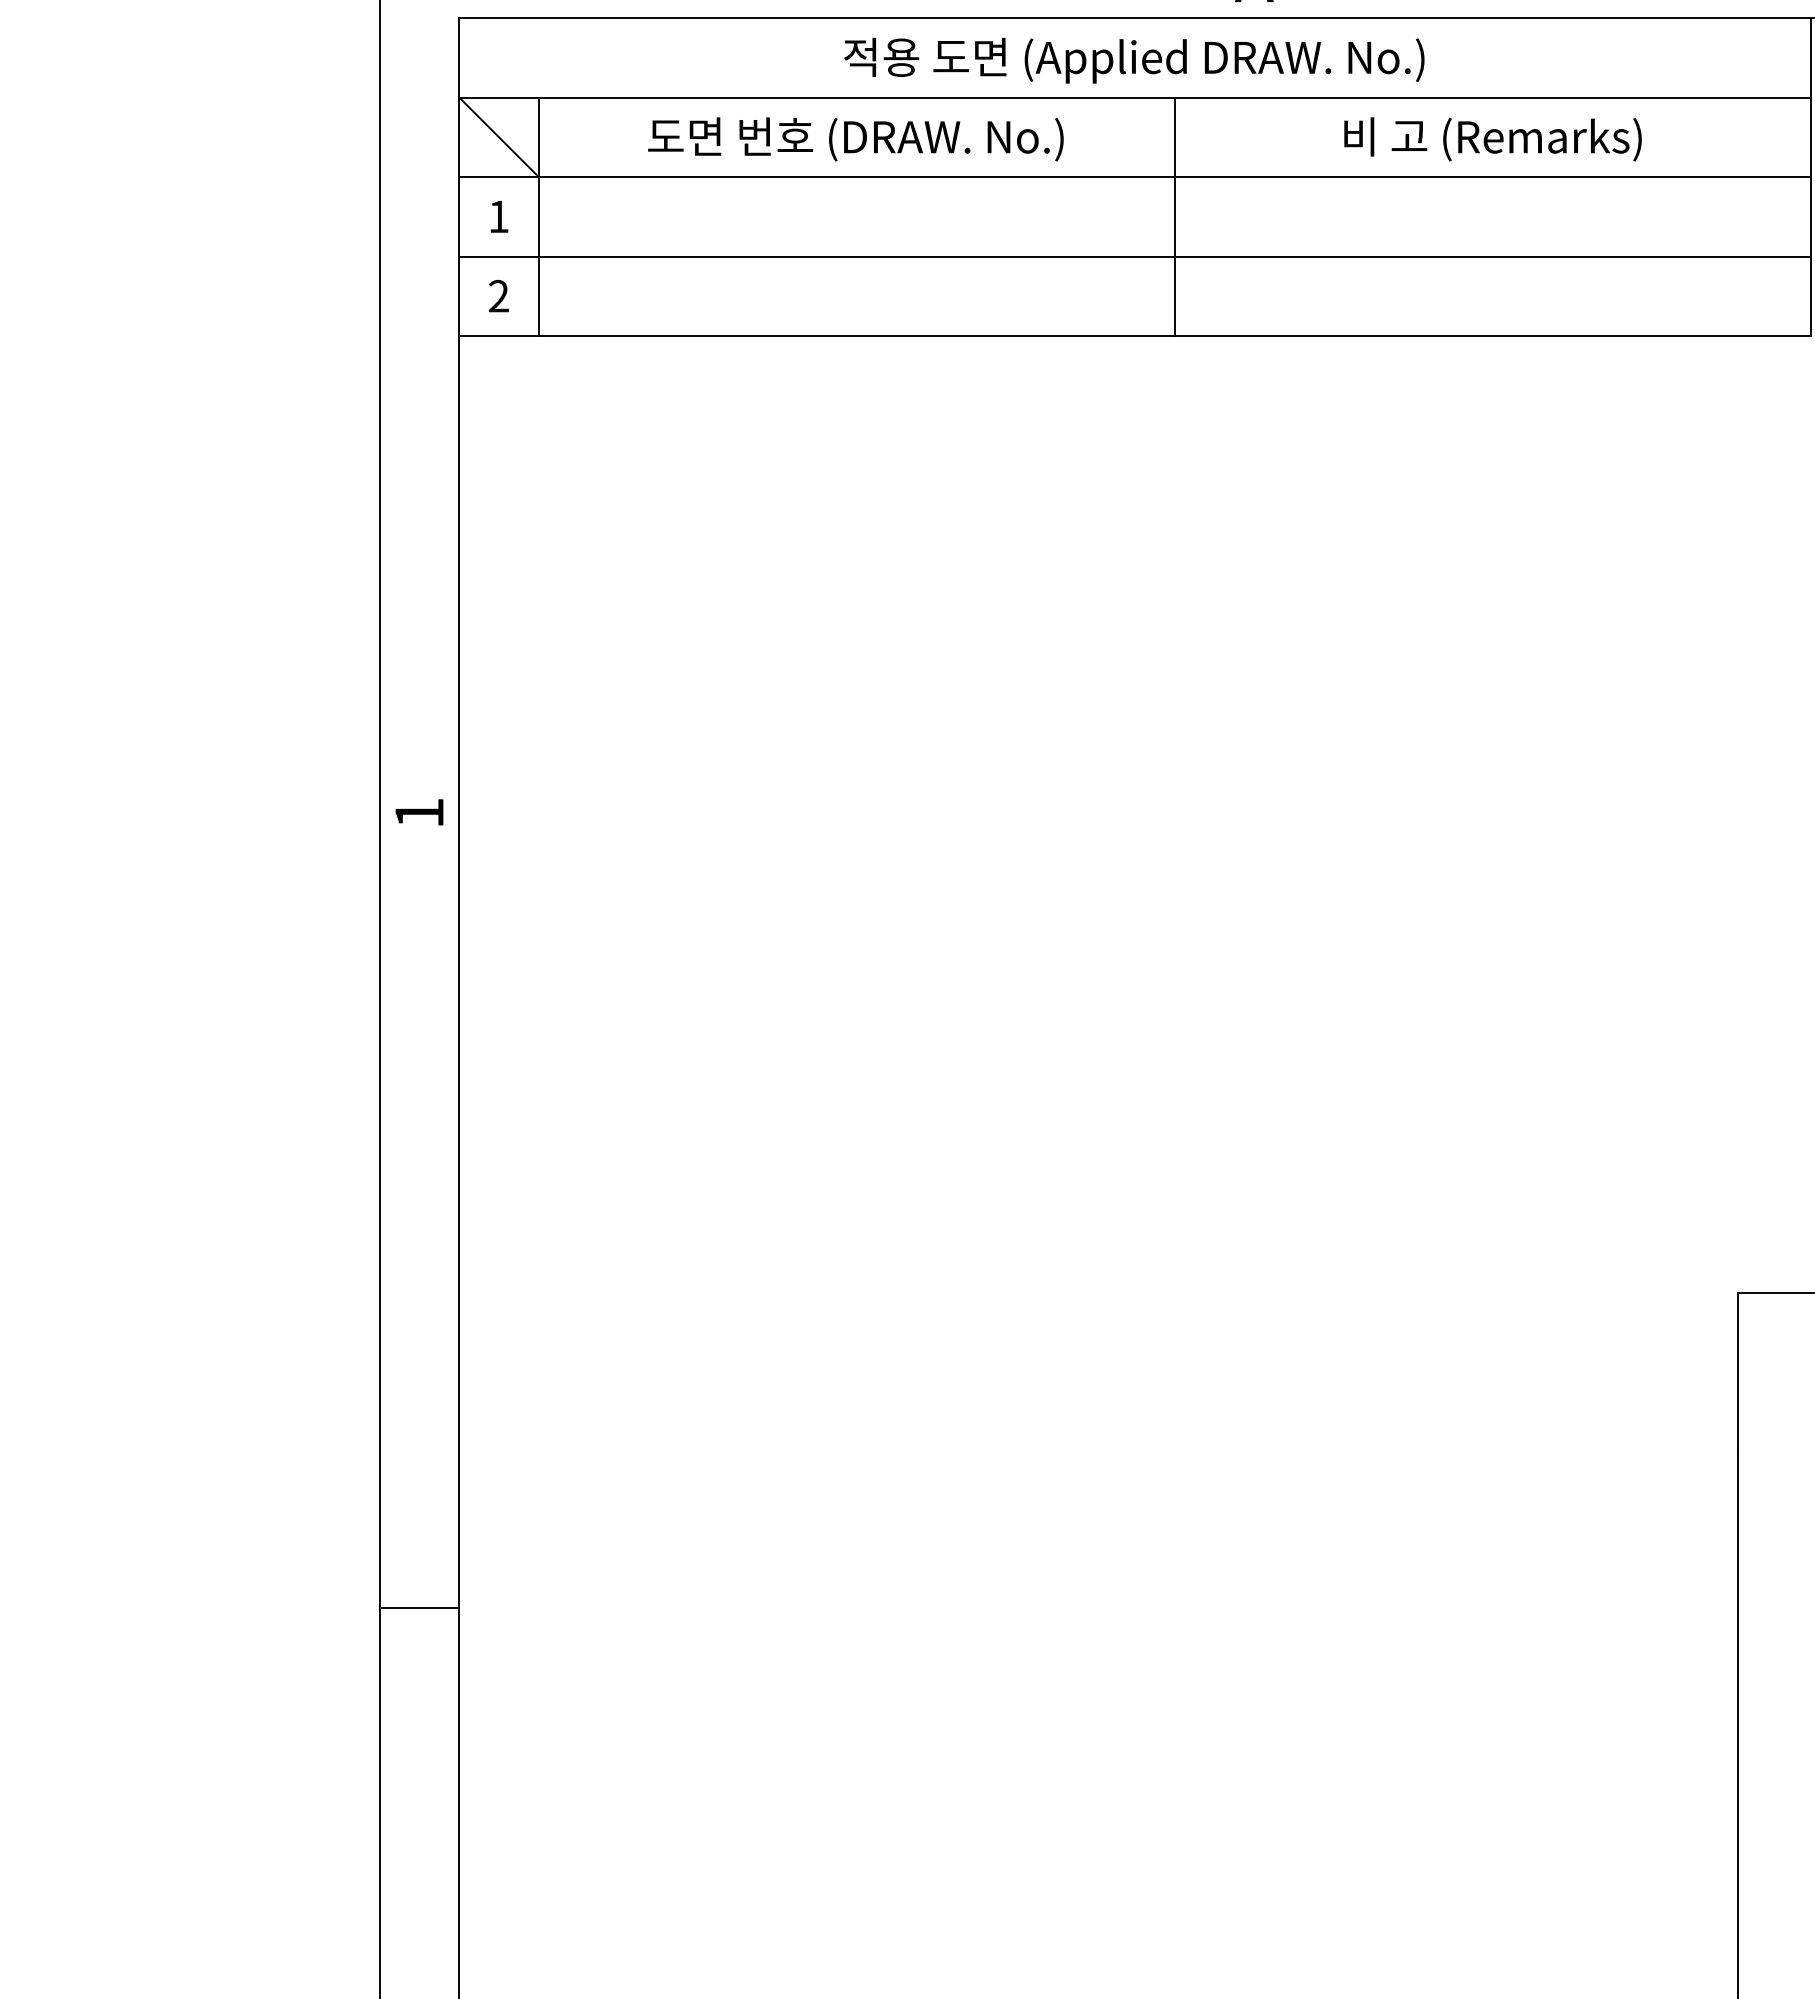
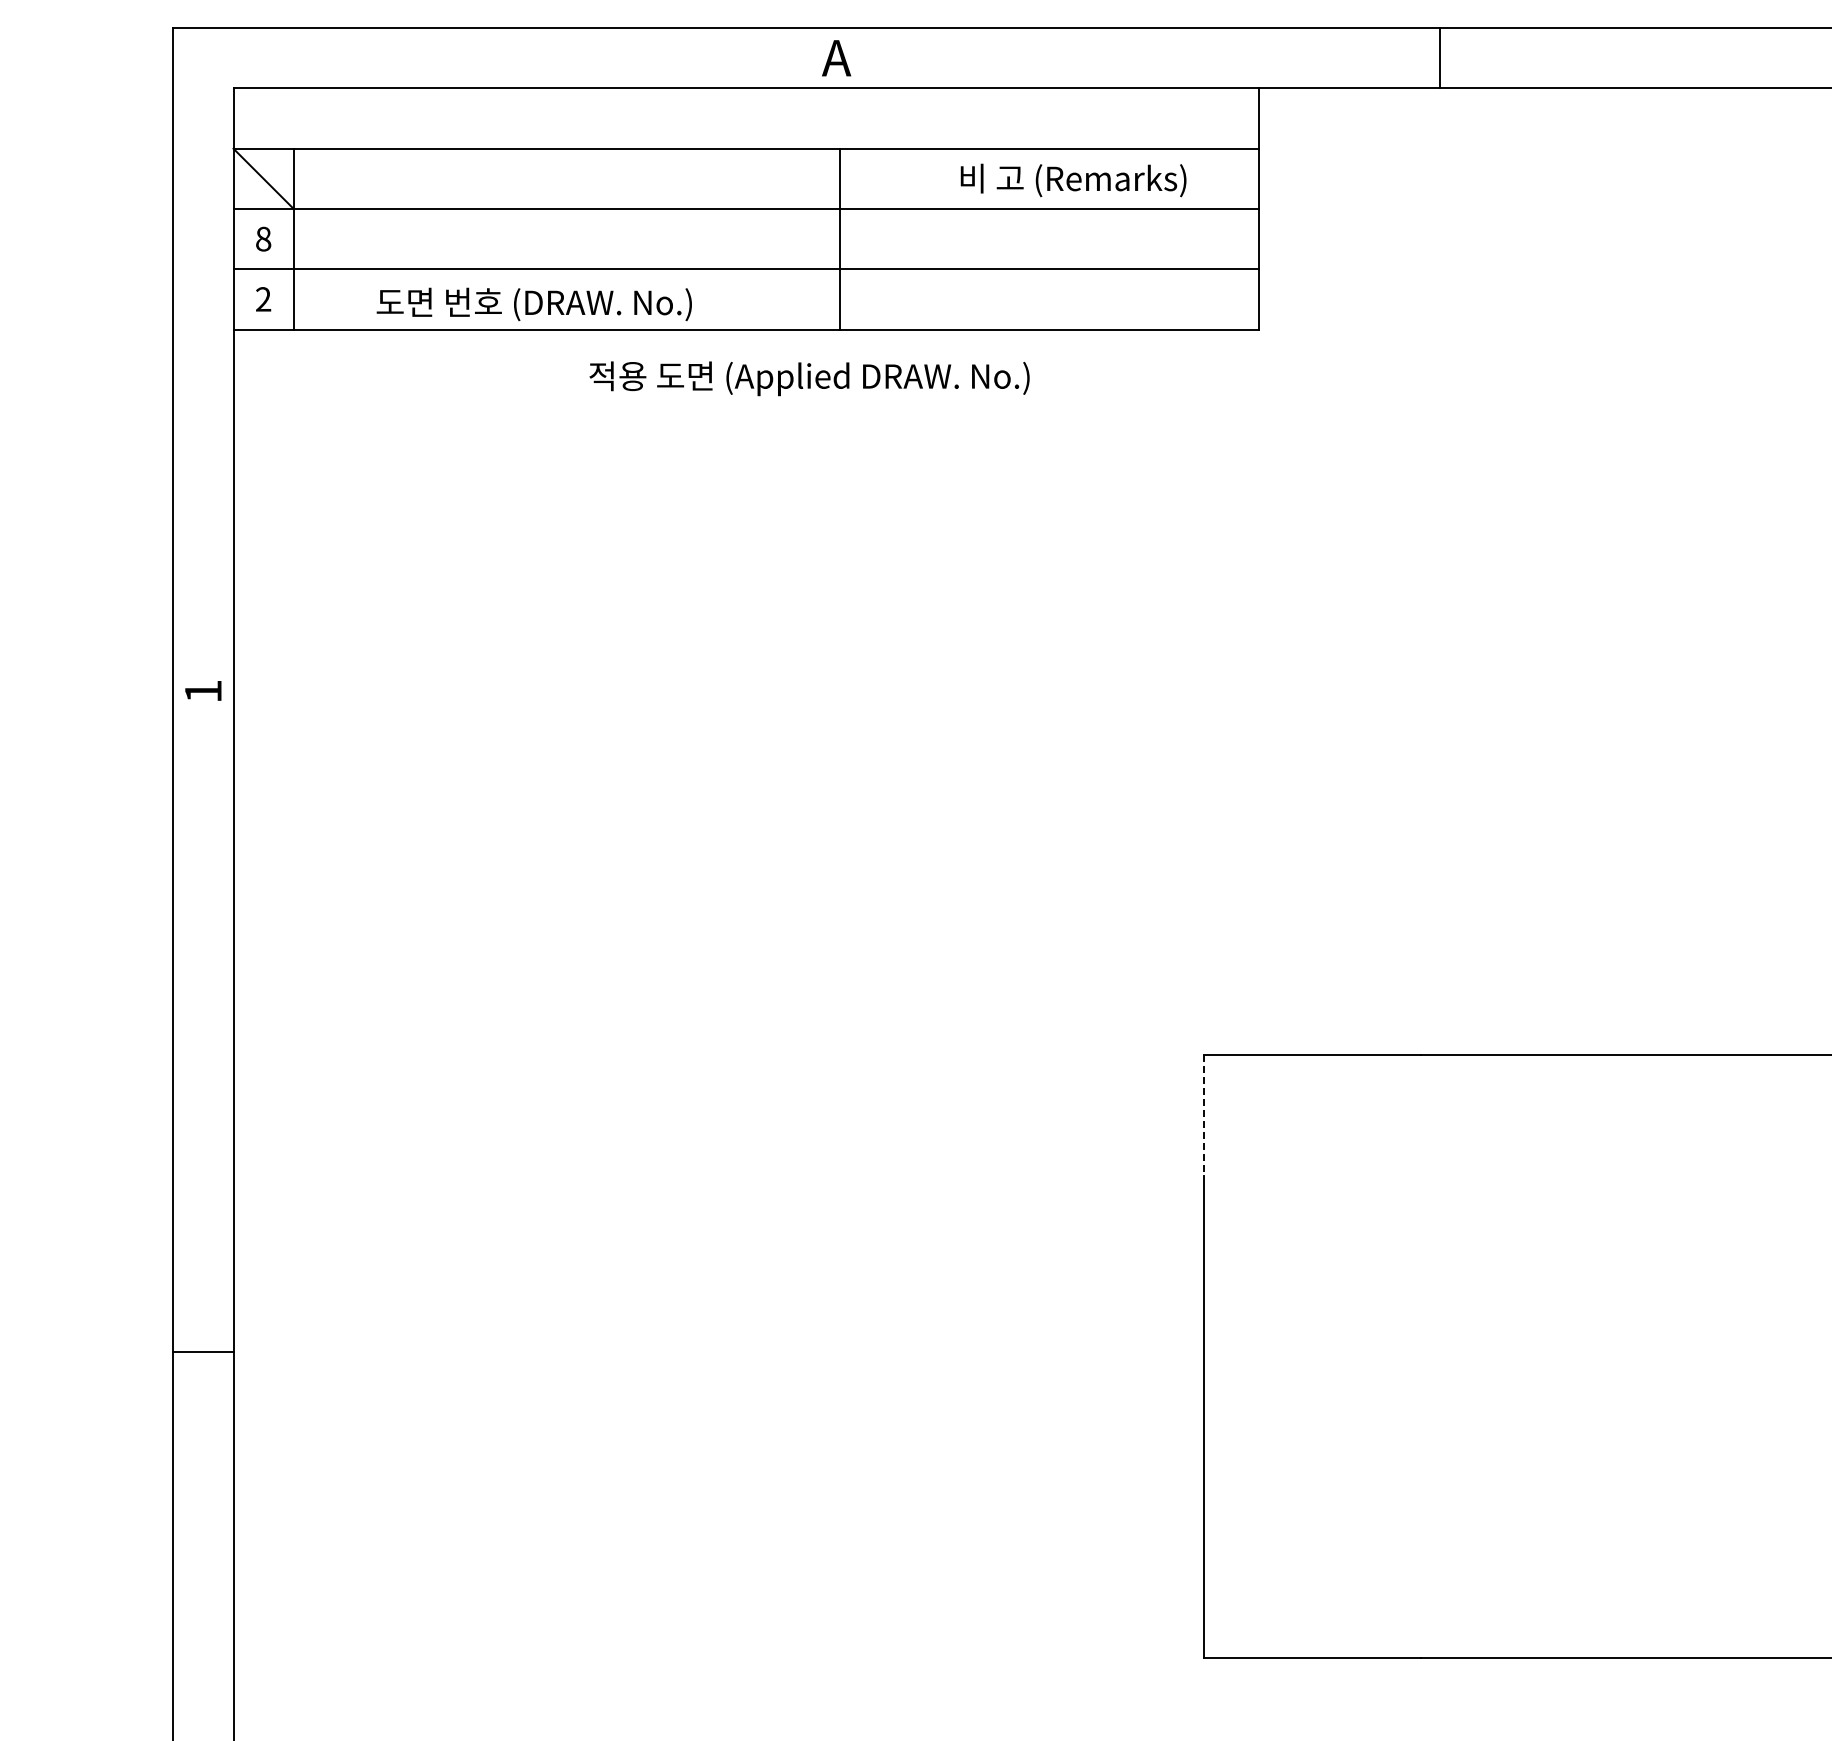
text: (1134, 60) -> (809, 378), moved
text: (854, 138) -> (533, 303), moved
text: (1492, 139) -> (1073, 180), moved
text: (498, 215) -> (263, 238), 1 -> 8
line: (1175, 215) -> (840, 238), moved
line: (1738, 1372) -> (1203, 1115), solid -> dashed
line: (419, 1608) -> (203, 1351), moved

